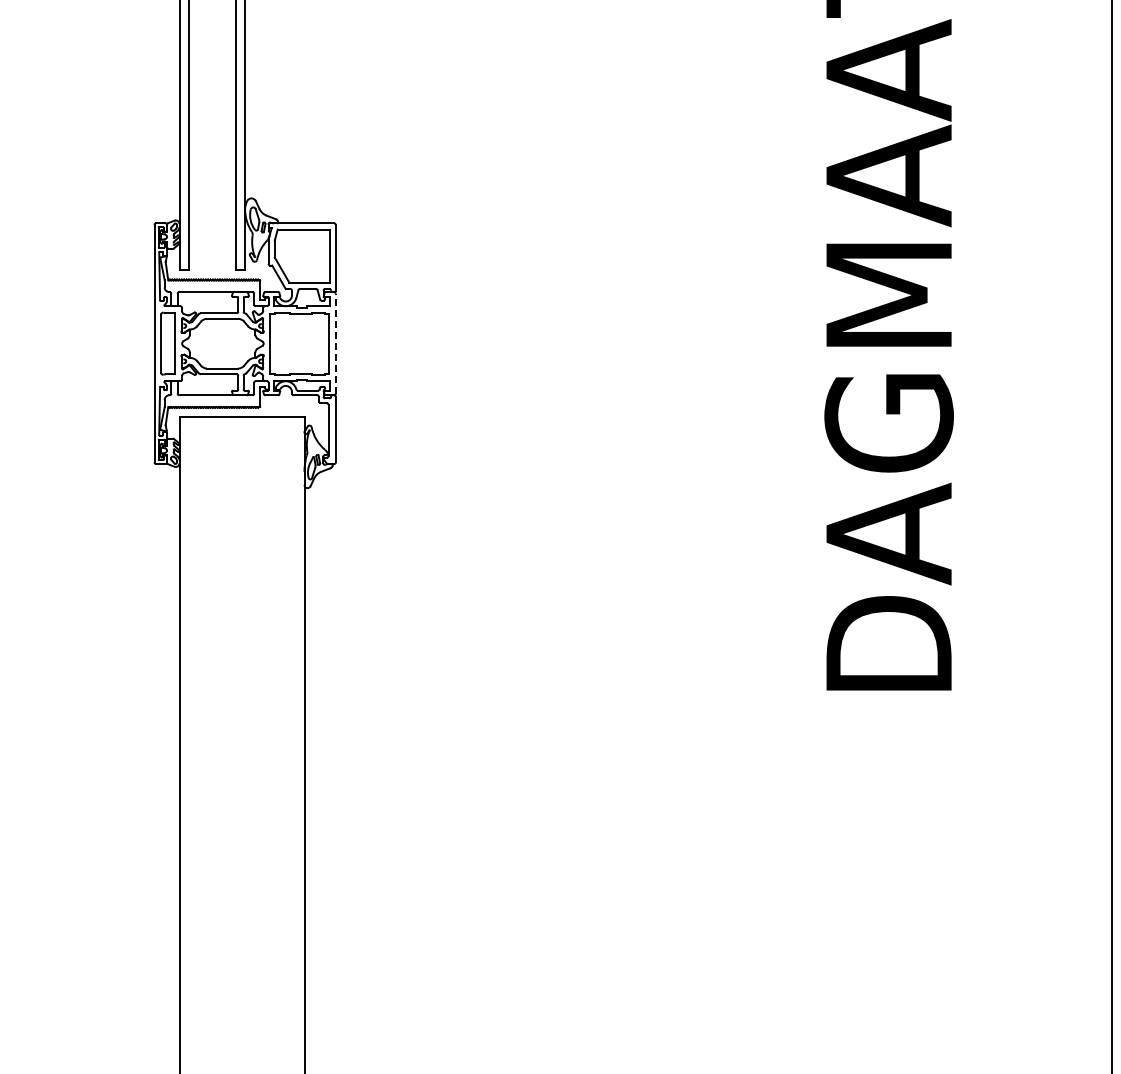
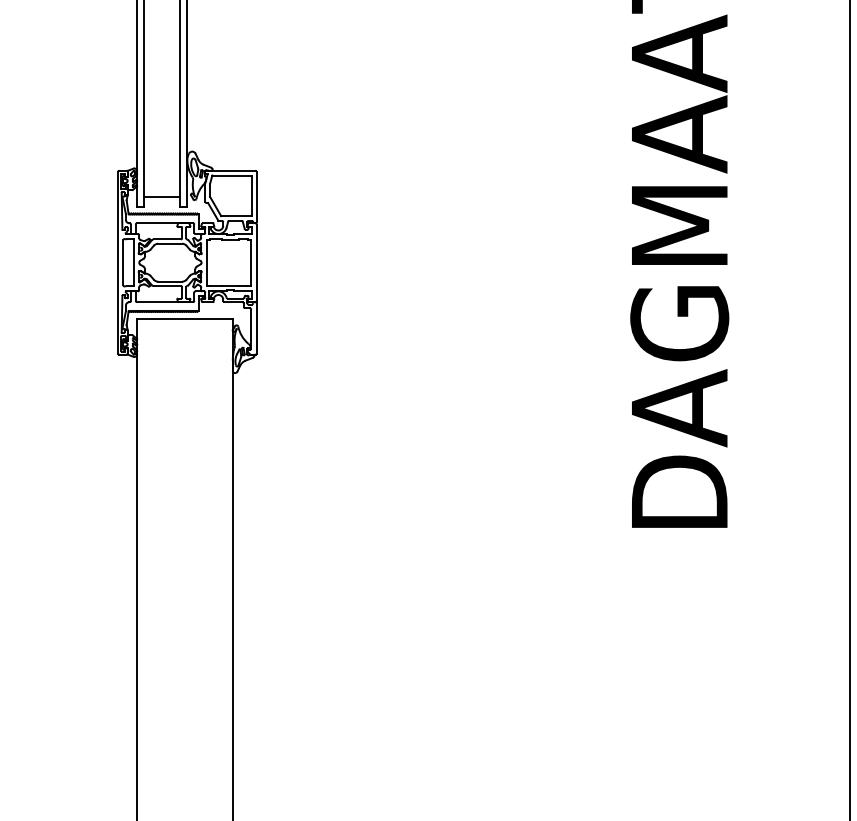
line: (211, 257) -> (161, 196), added
line: (335, 343) -> (256, 262), dashed -> solid

